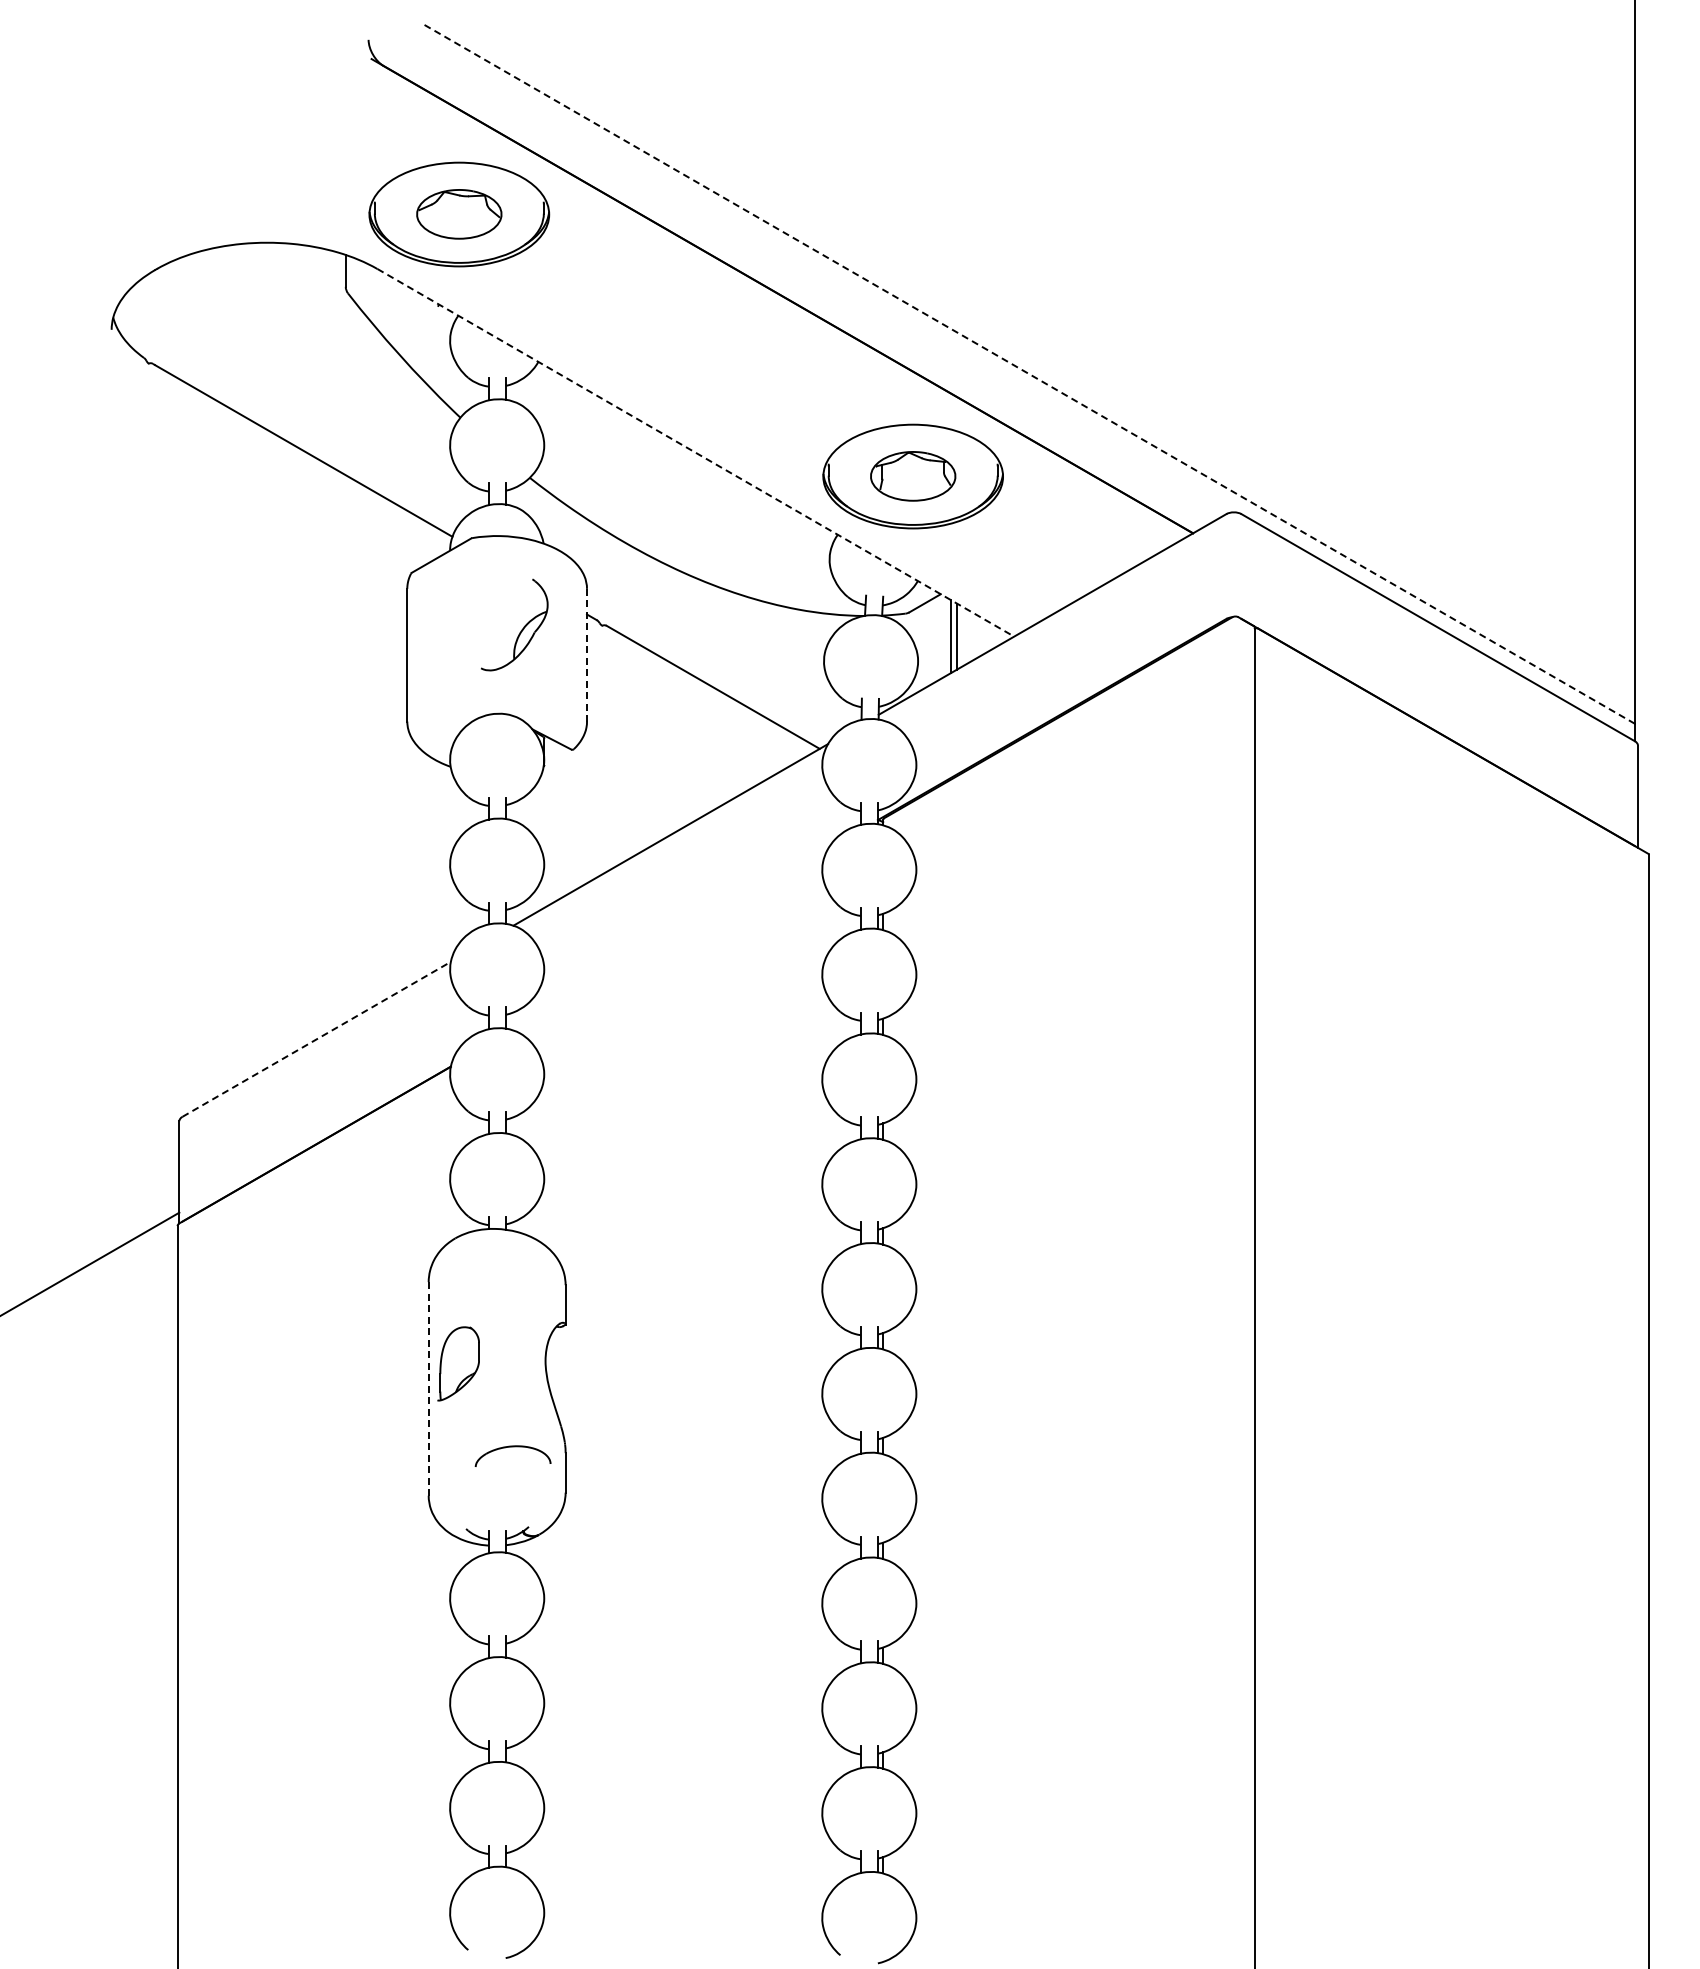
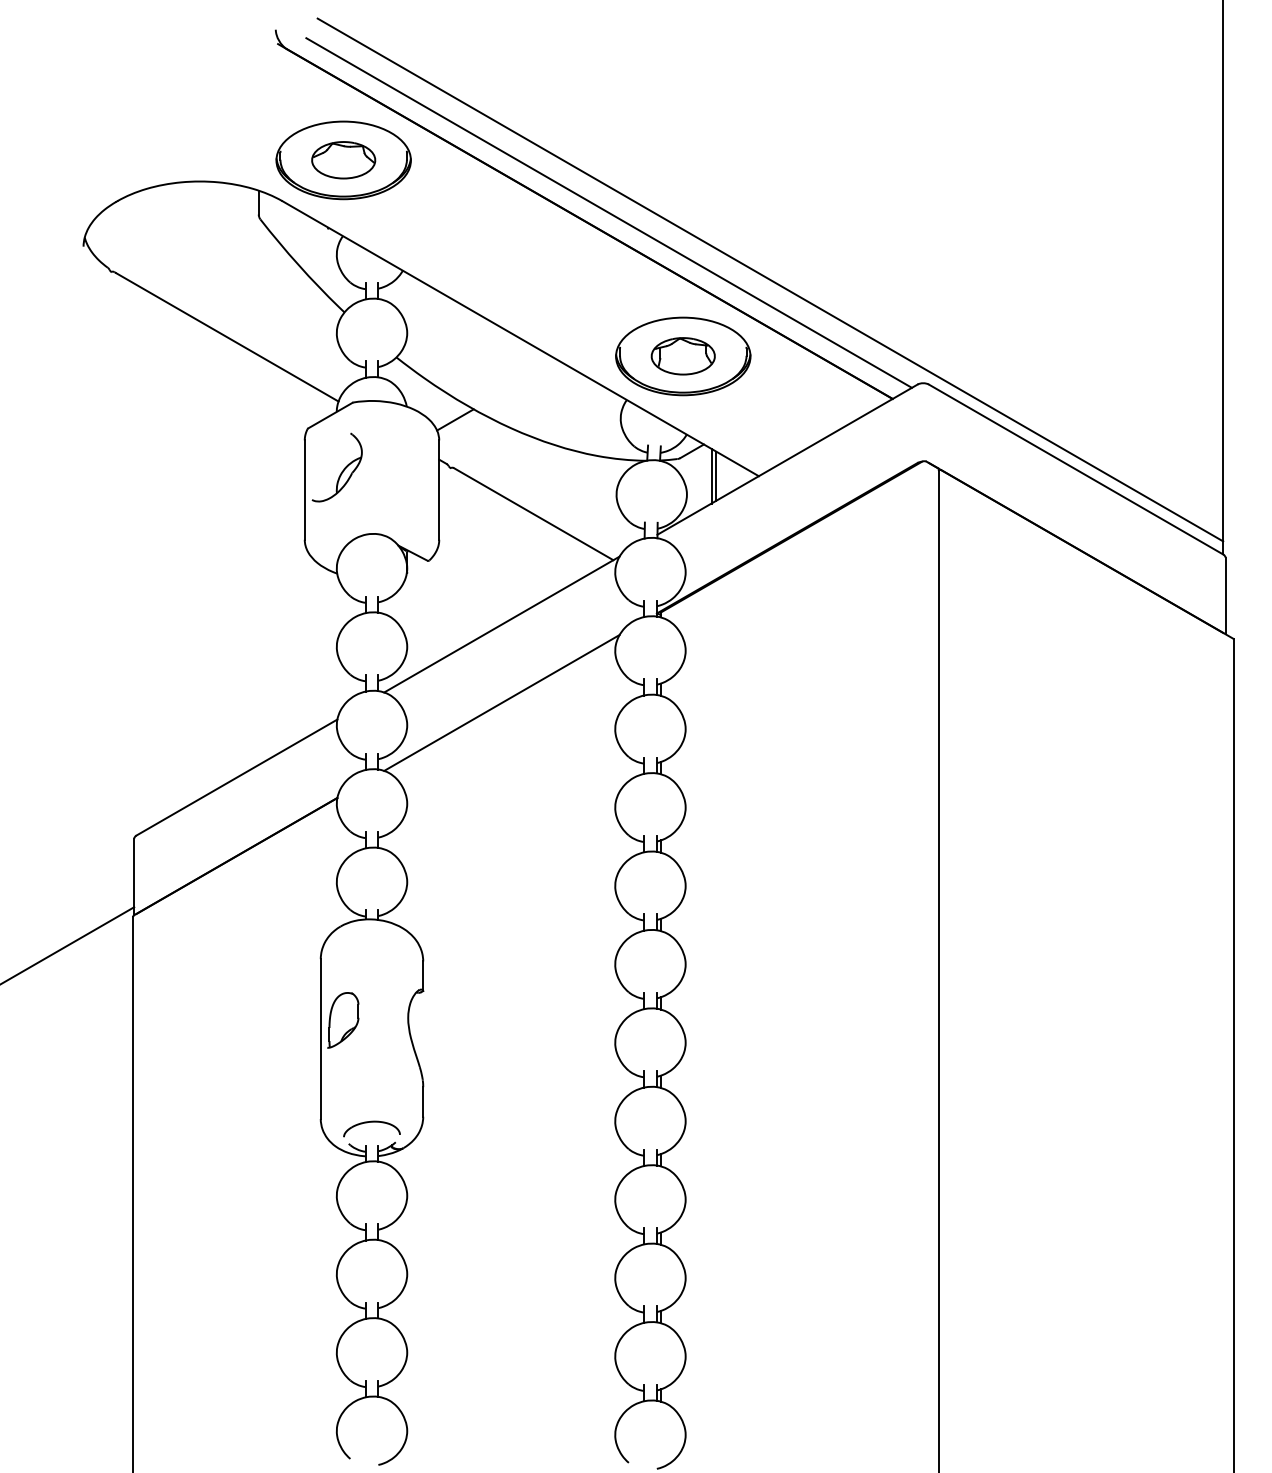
line: (813, 284) -> (608, 212), added
line: (1029, 374) -> (770, 280), dashed -> solid
line: (695, 452) -> (520, 338), dashed -> solid
line: (608, 561) -> (455, 420), added
part: (521, 629) -> (342, 470), moved
line: (587, 655) -> (439, 490), dashed -> solid
line: (670, 939) -> (501, 702), added
line: (316, 1039) -> (236, 777), dashed -> solid
line: (428, 1388) -> (320, 1038), dashed -> solid
part: (512, 1447) -> (371, 1122), moved

